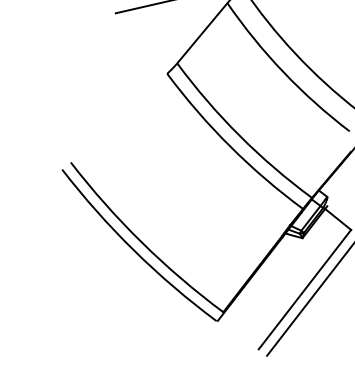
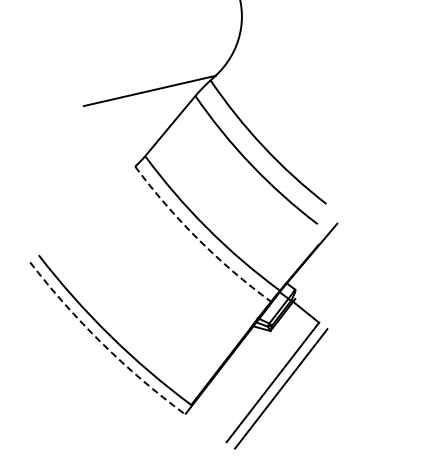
arc: (230, 146) -> (198, 239), solid -> dashed
arc: (134, 250) -> (102, 343), solid -> dashed

